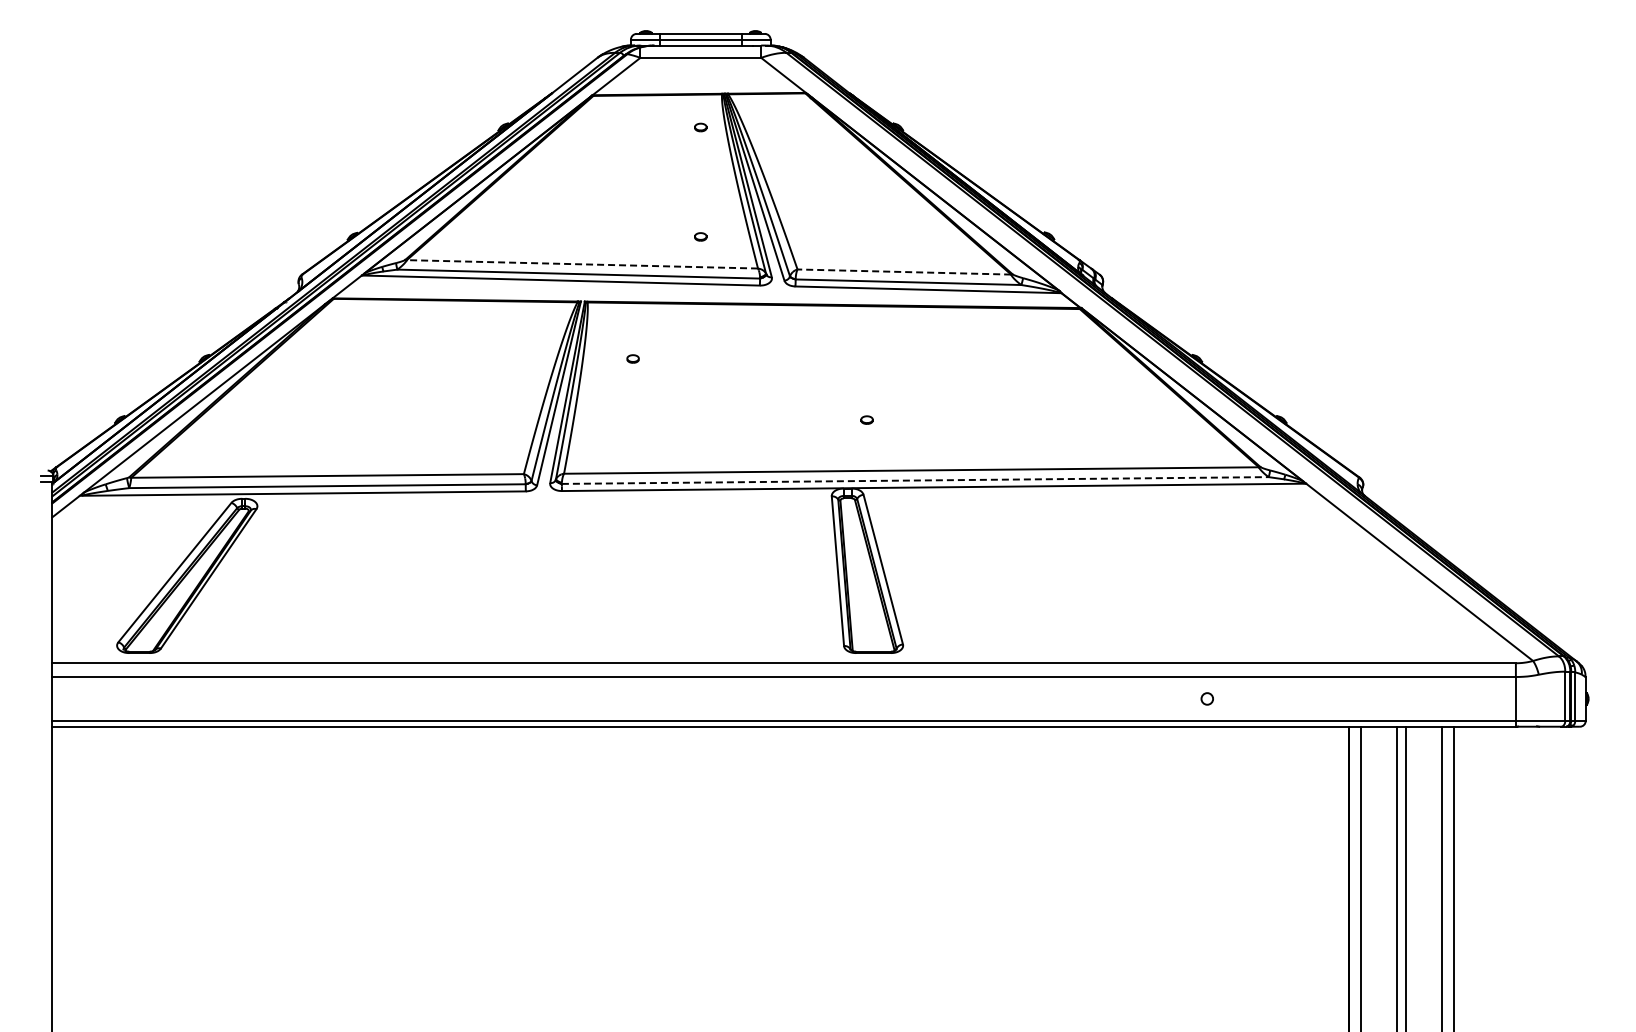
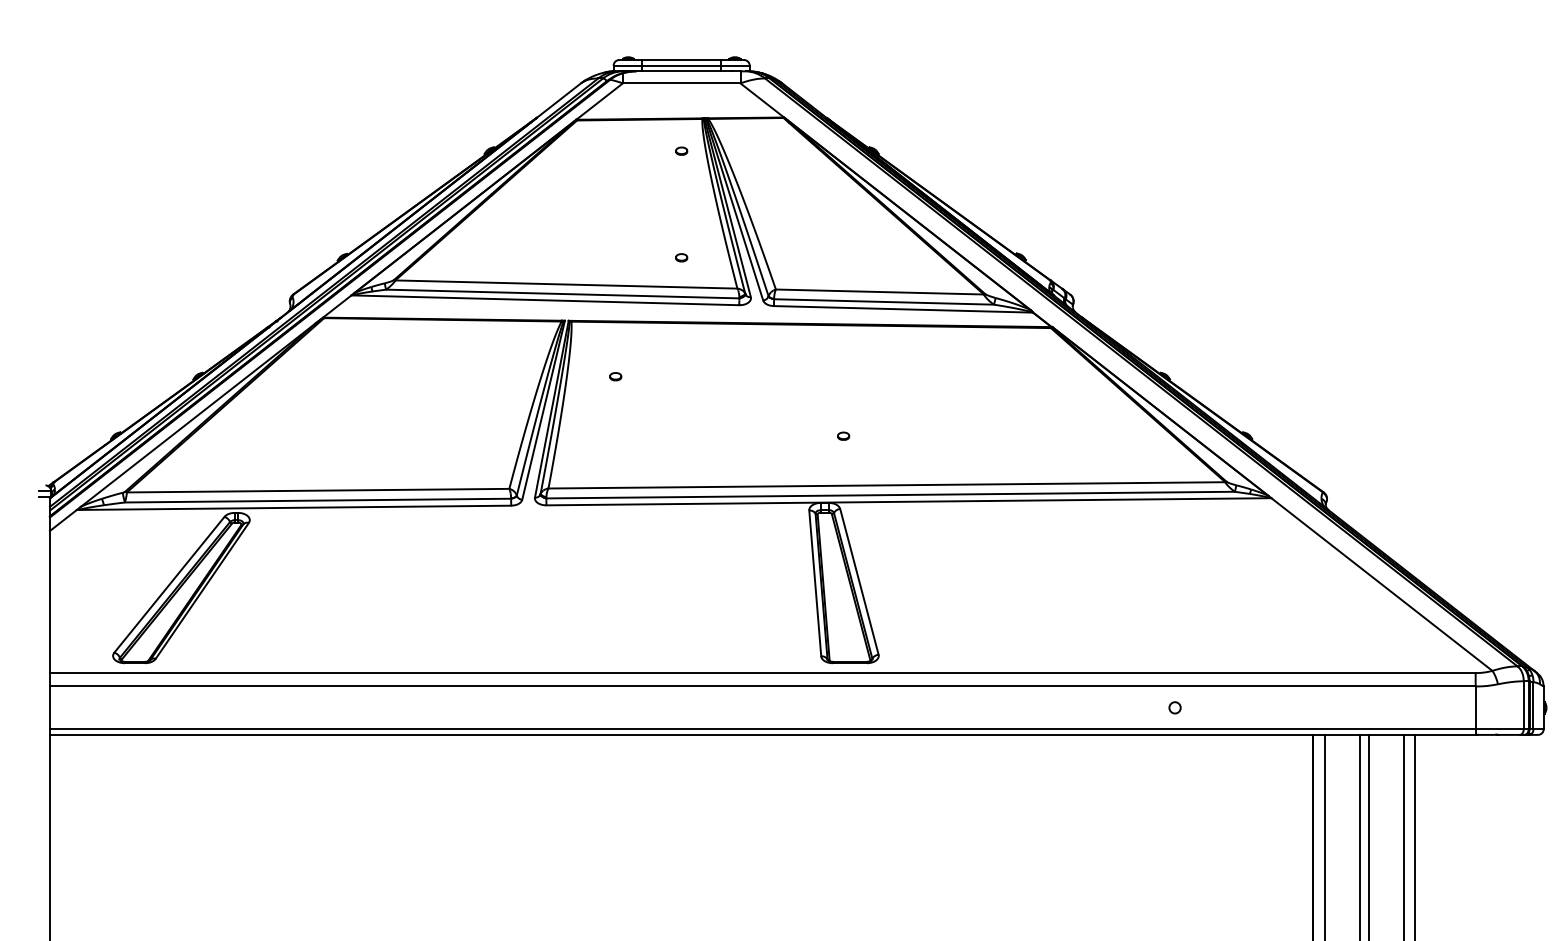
line: (582, 264) -> (566, 284), dashed -> solid
line: (904, 272) -> (880, 292), dashed -> solid
line: (915, 480) -> (890, 495), dashed -> solid

